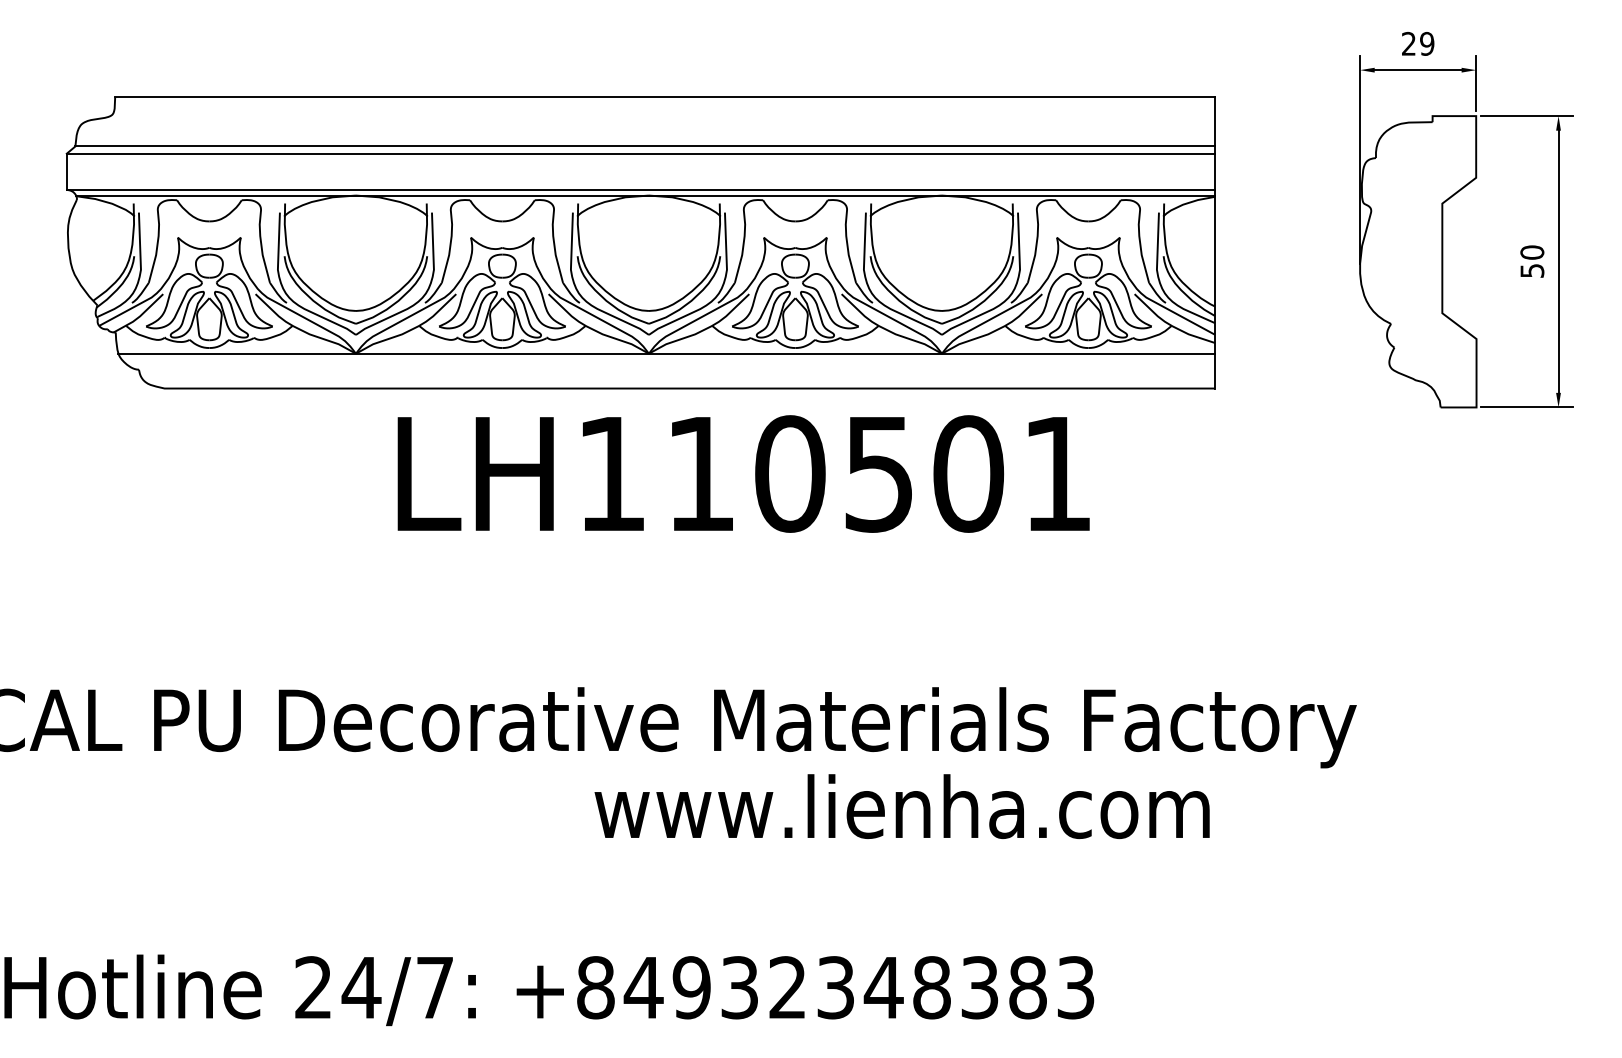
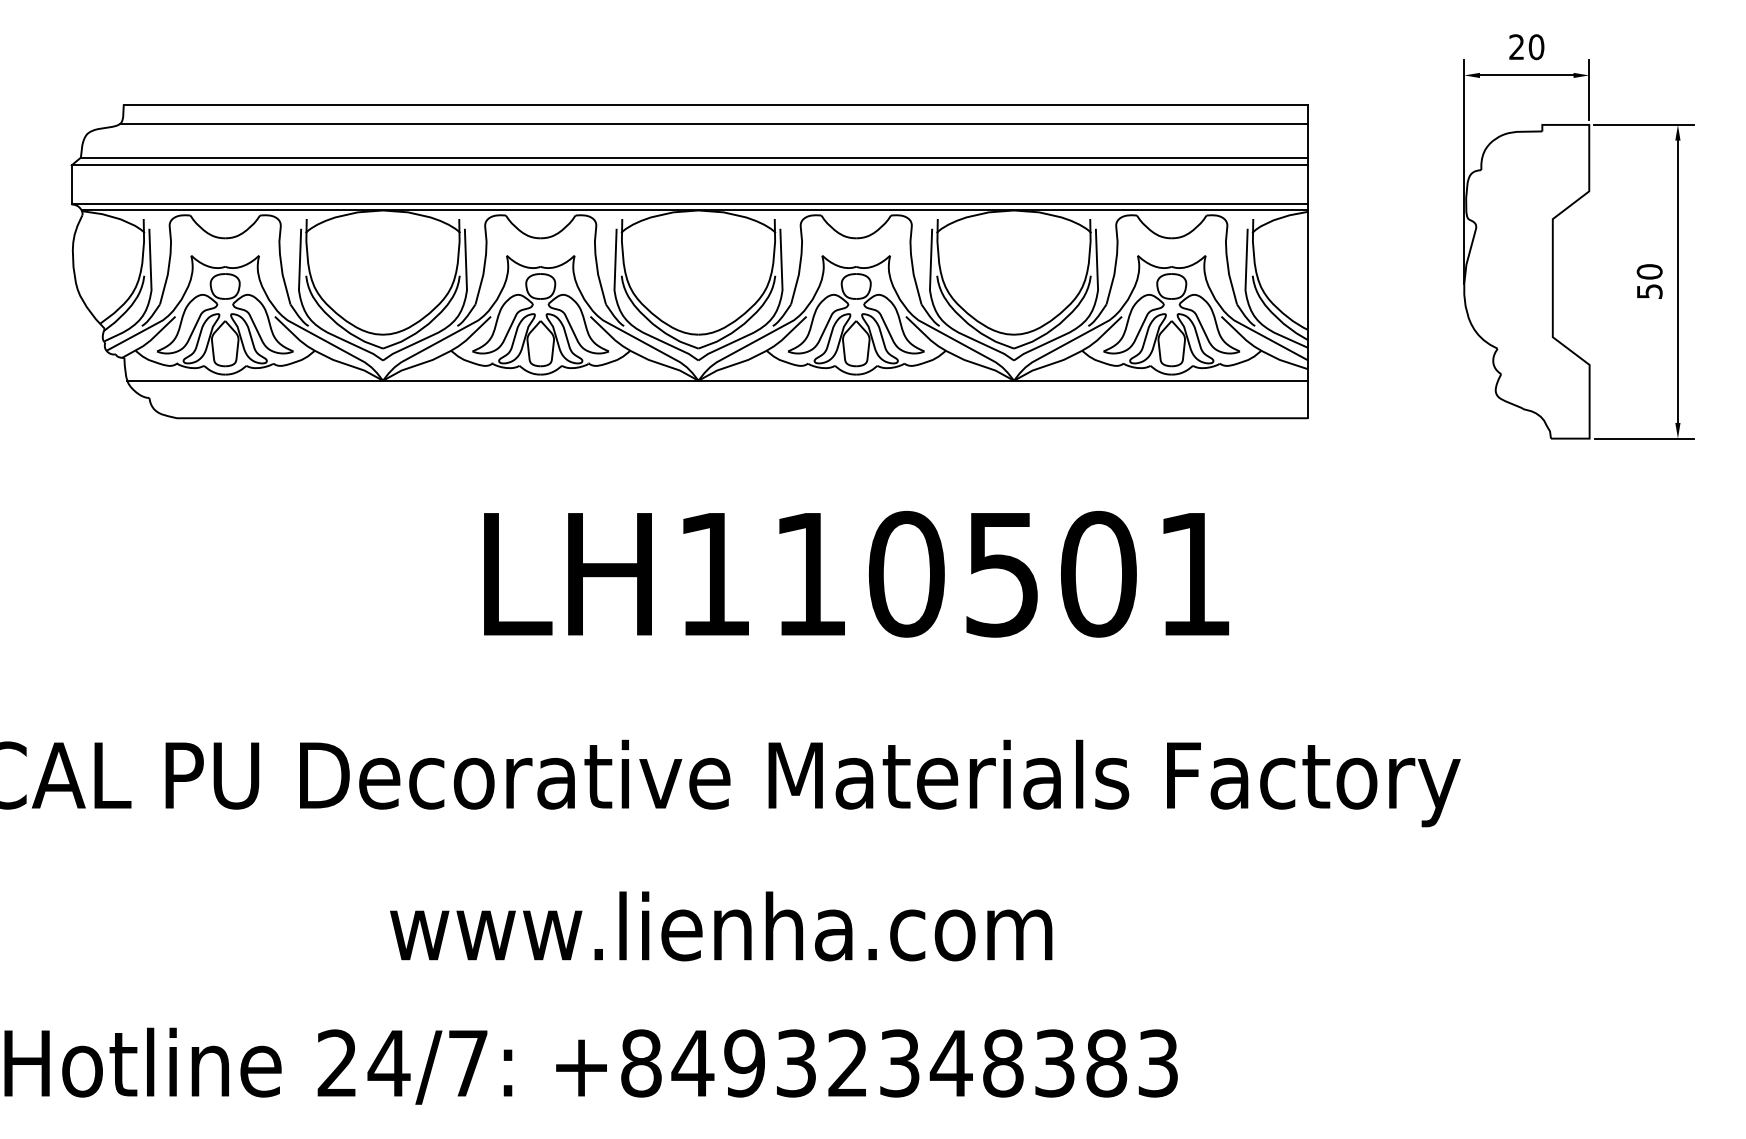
text: (1427, 44) -> (1536, 47), 29 -> 20
line: (662, 114) -> (713, 123), added
text: (743, 474) -> (856, 574), moved
text: (902, 806) -> (721, 926), moved

